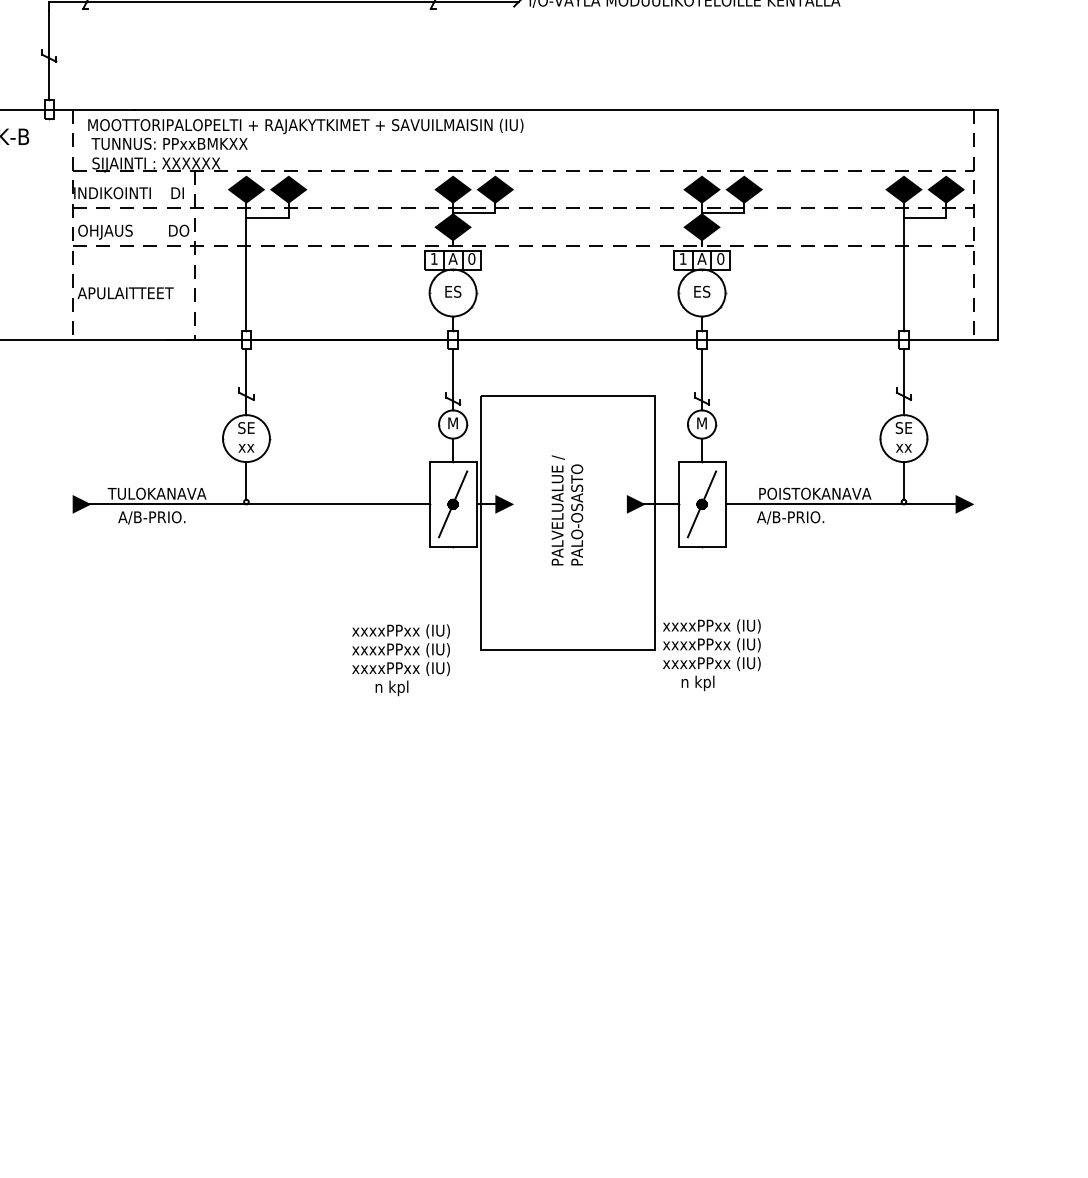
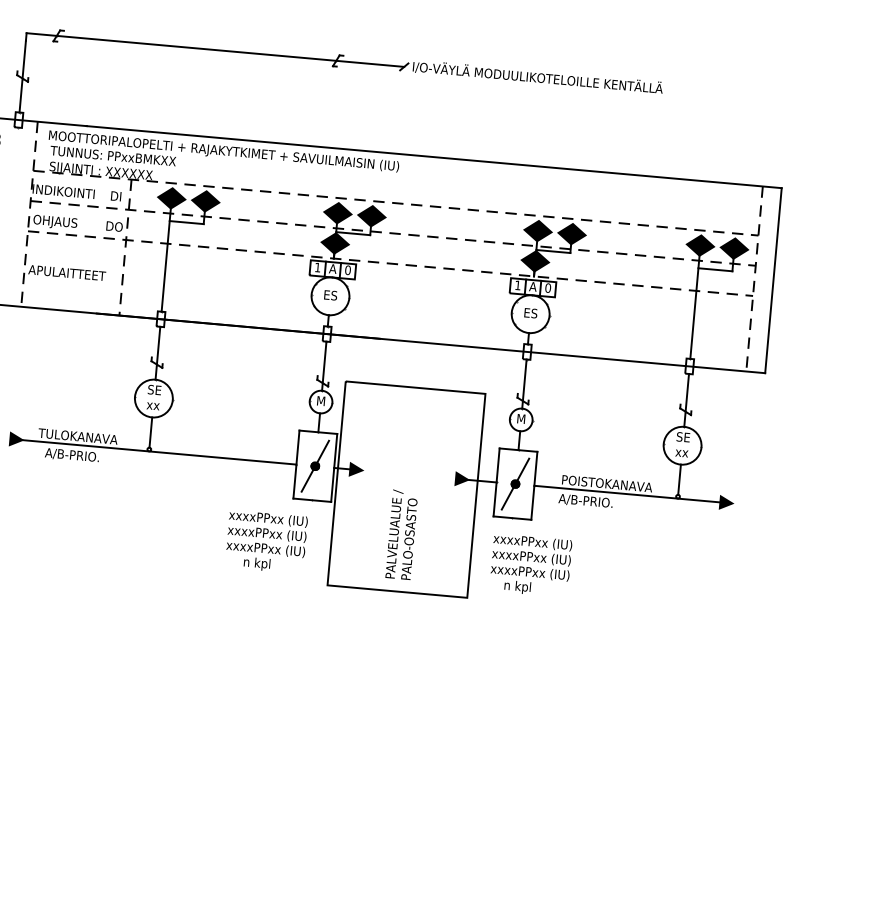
text: (567, 510) -> (401, 534), moved
text: (711, 655) -> (530, 565), moved
text: (400, 660) -> (265, 542), moved

